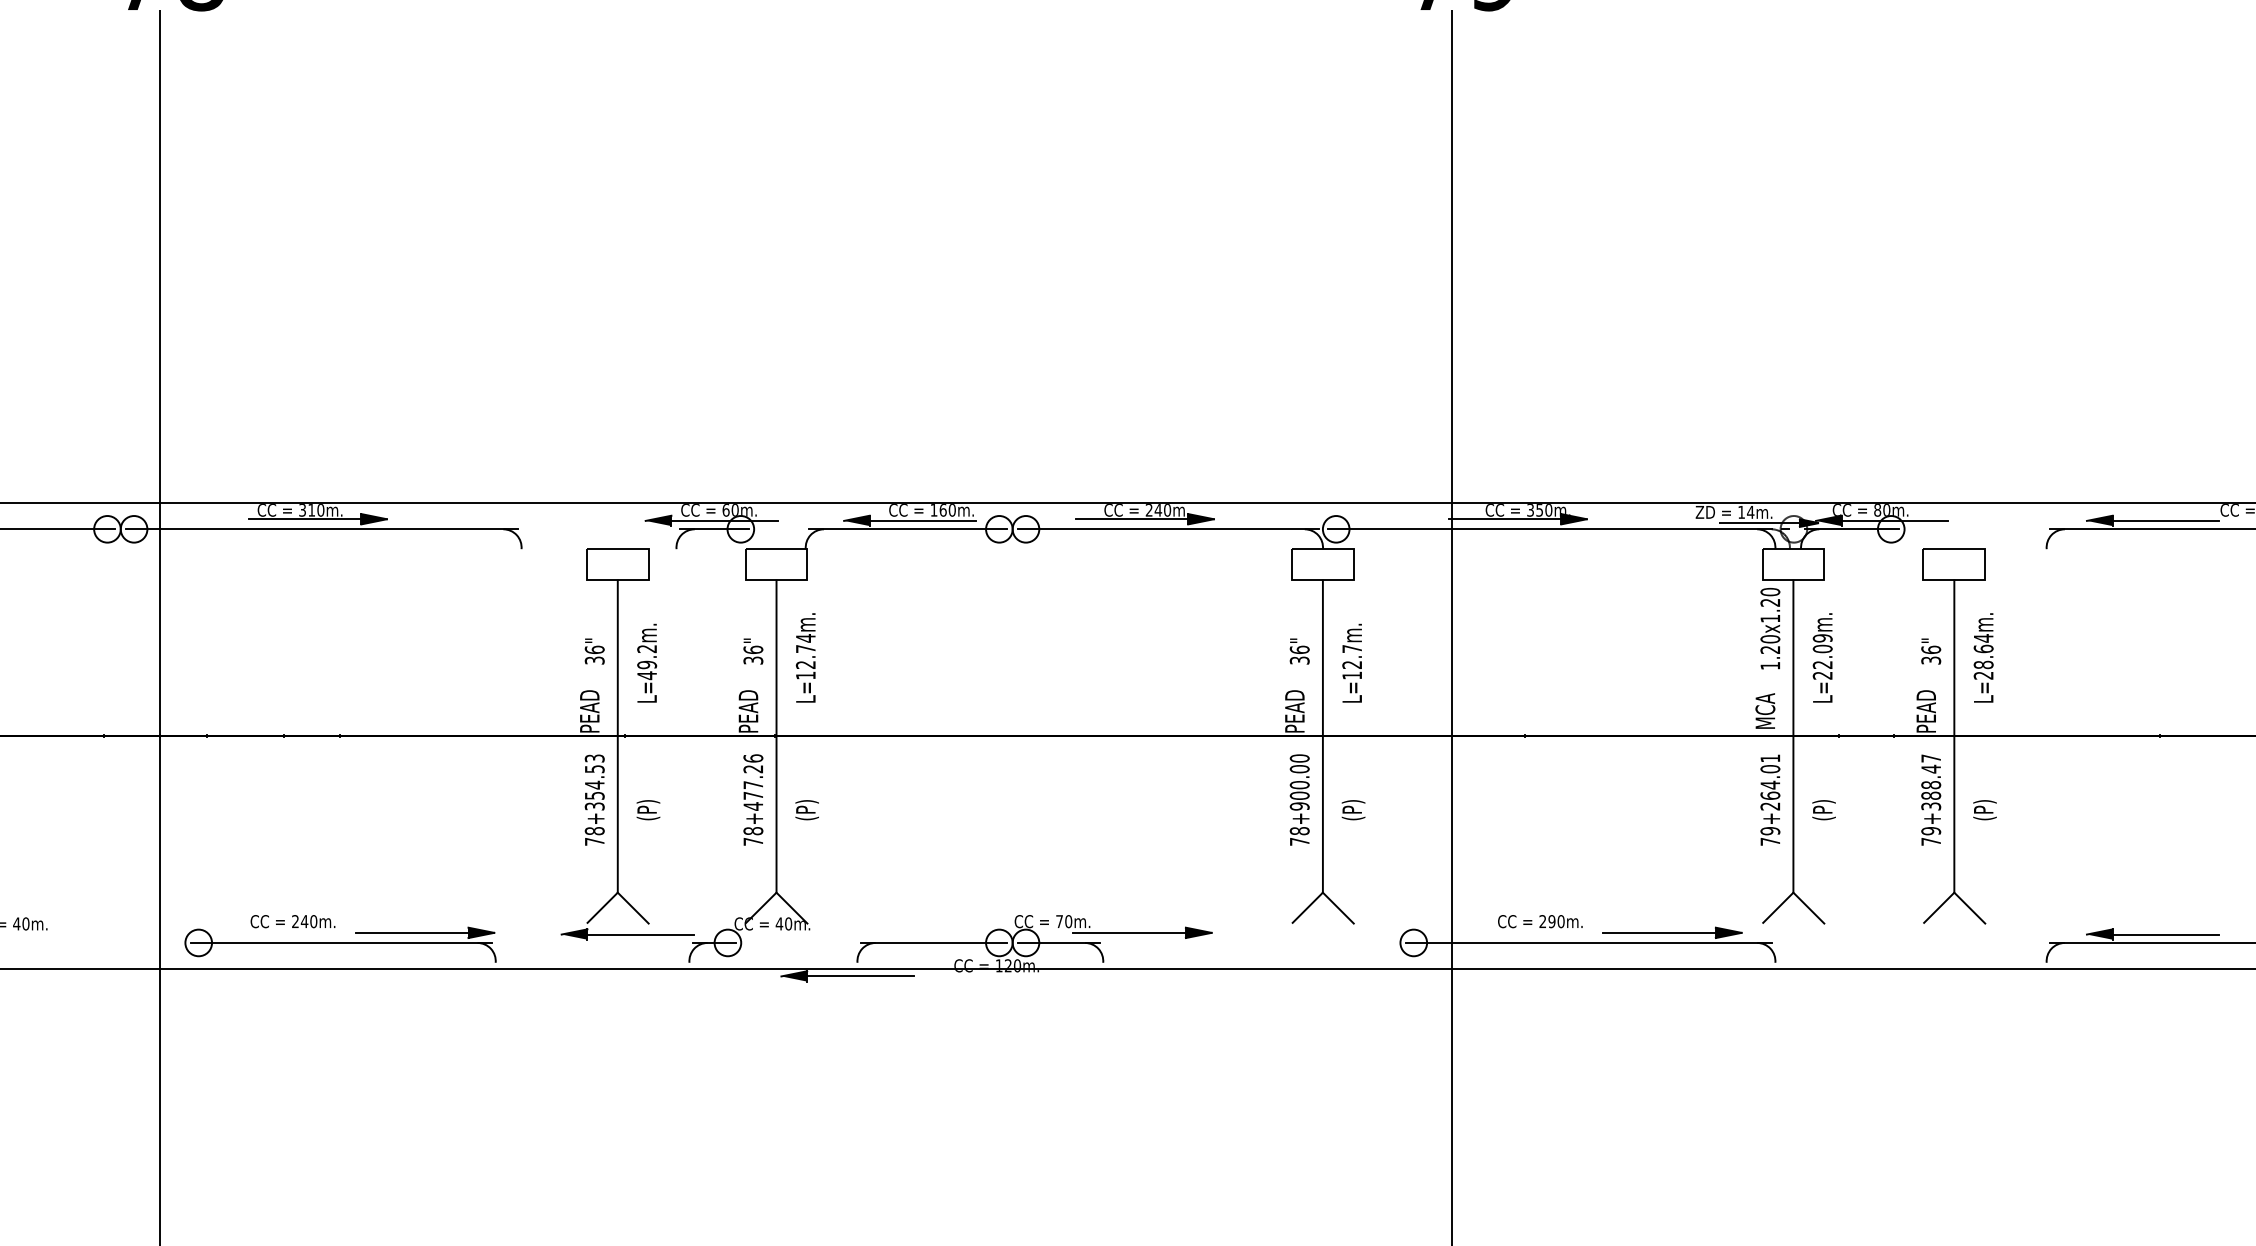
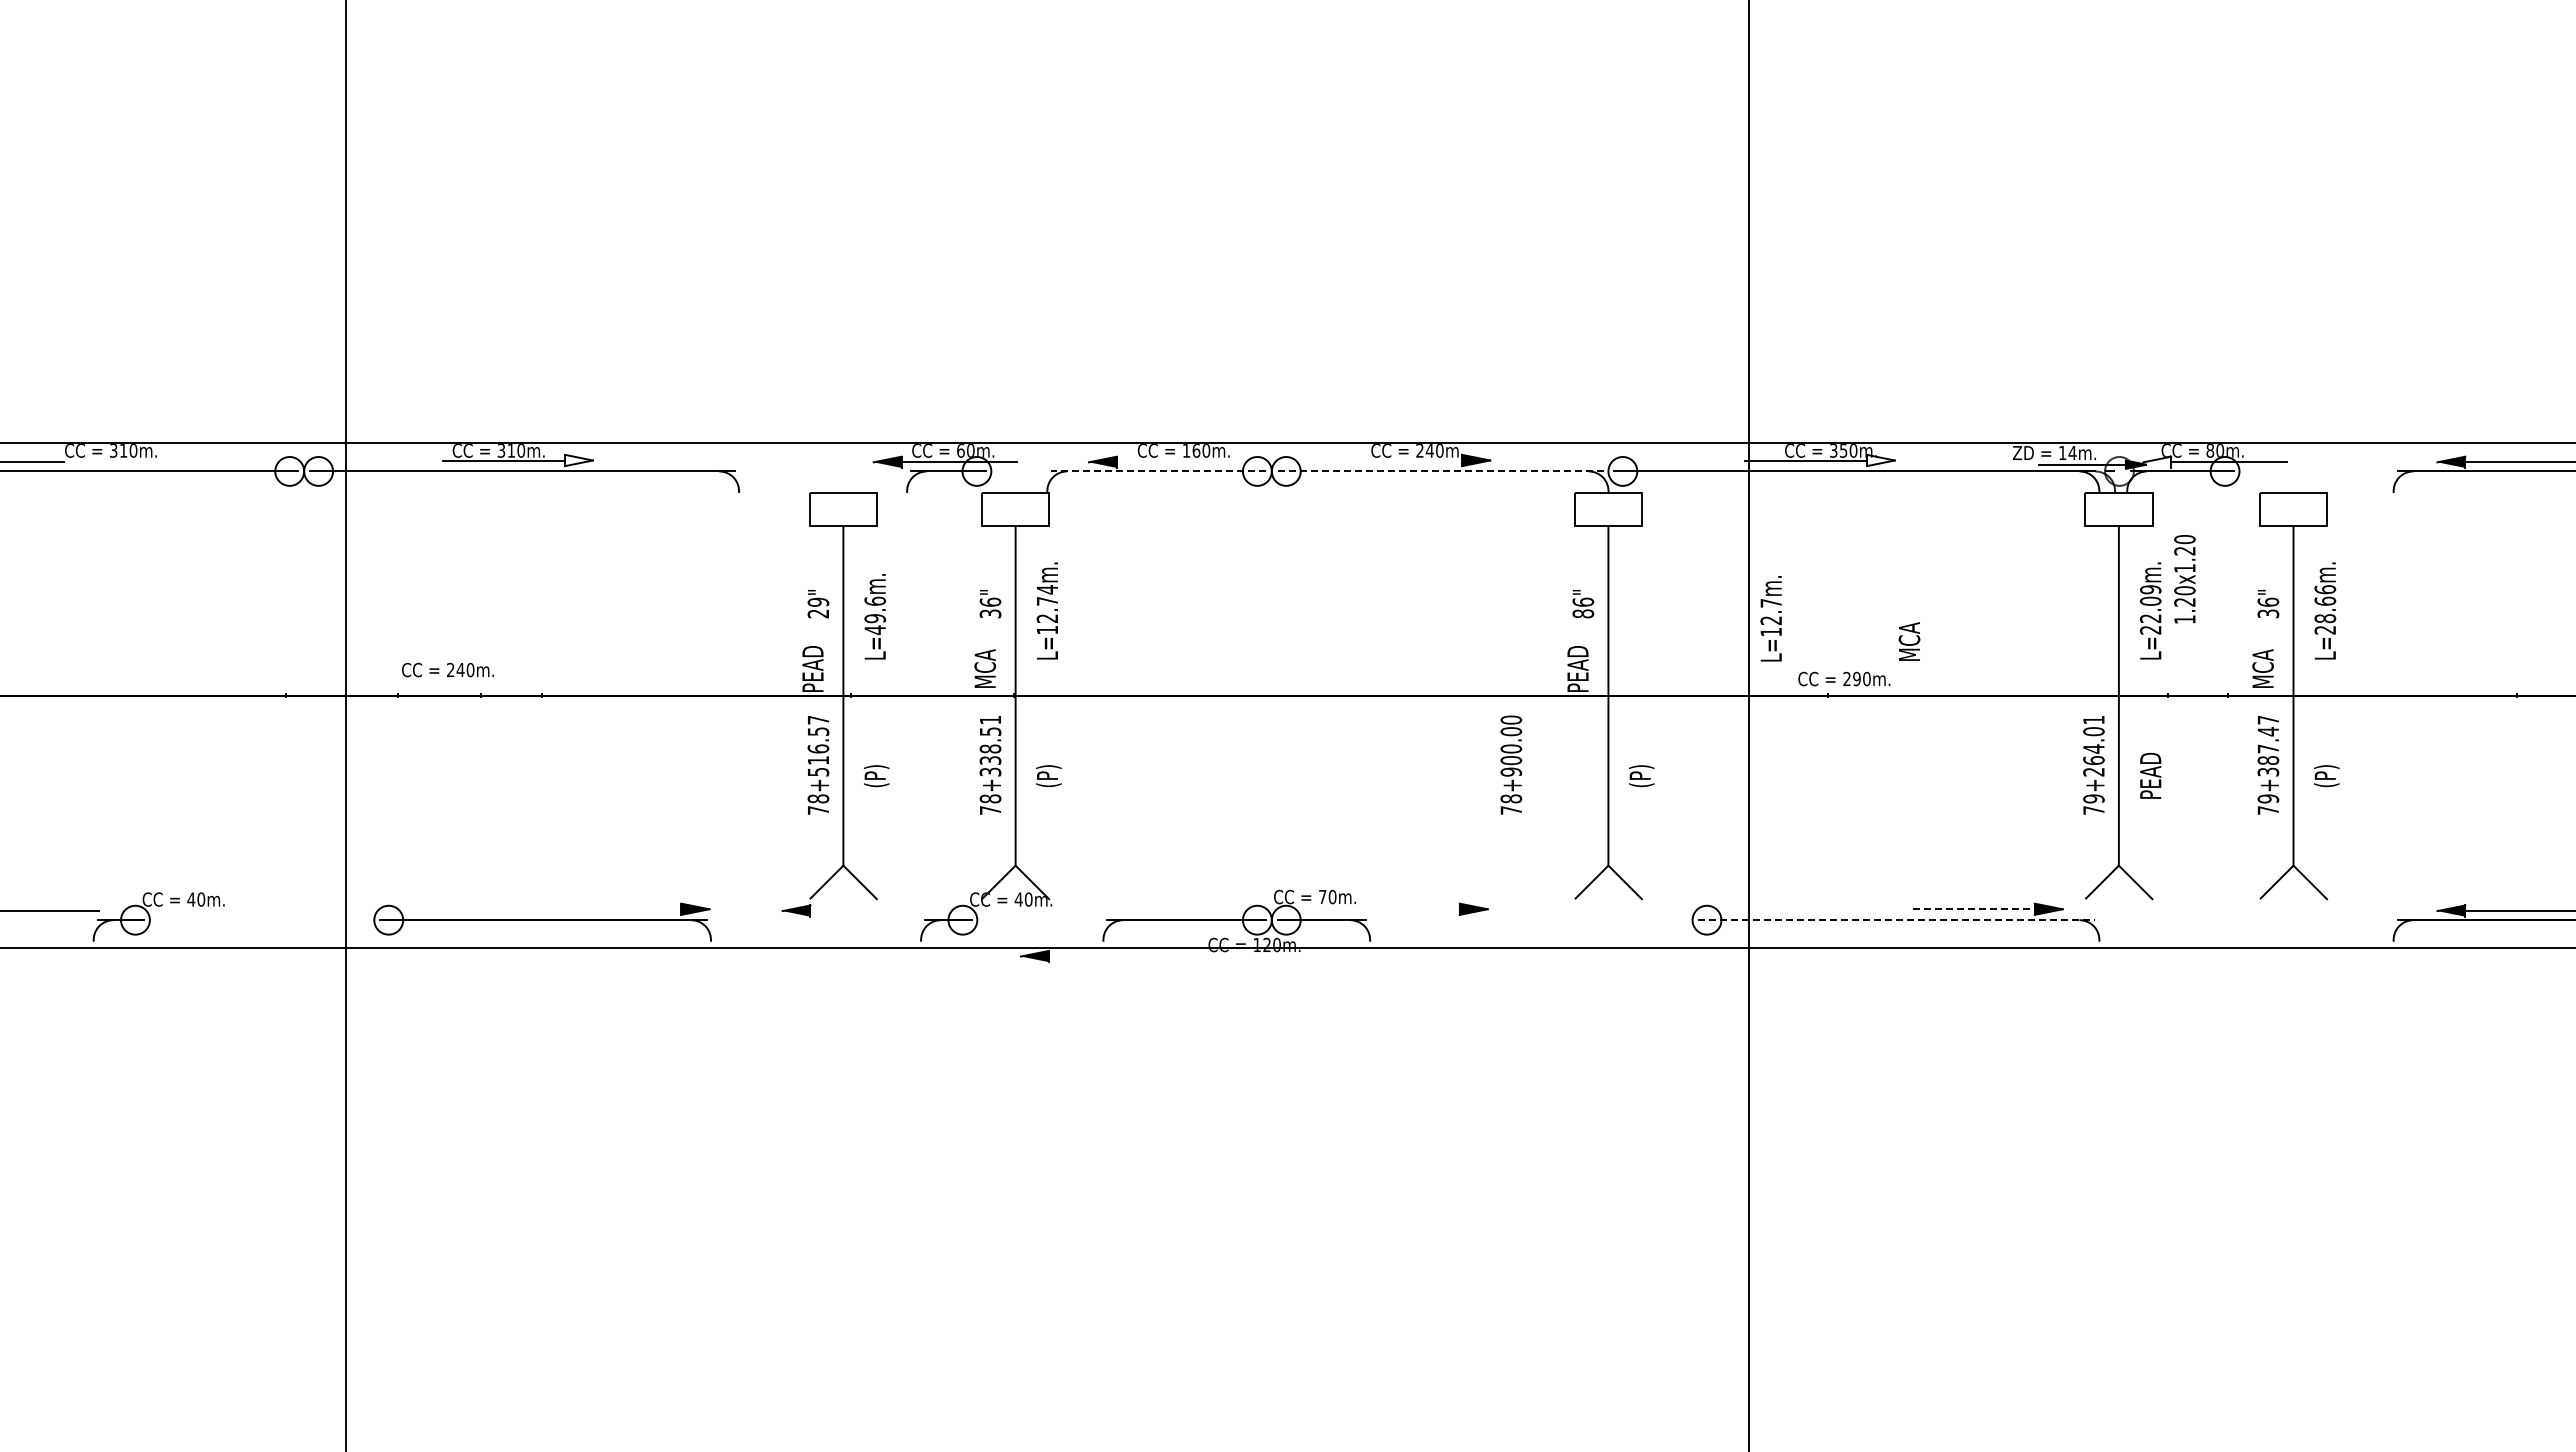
fill: (373, 519) -> (578, 460), removed
line: (1132, 519) -> (1401, 460), removed
fill: (1573, 519) -> (1880, 460), removed
fill: (1828, 520) -> (2157, 461), removed
line: (922, 521) -> (1174, 462), removed
line: (908, 529) -> (1158, 471), solid -> dashed
line: (1169, 529) -> (1441, 471), solid -> dashed
text: (1770, 628) -> (2184, 579), moved
text: (1983, 638) -> (2325, 589), L=28.64m. -> L=28.66m.
text: (647, 648) -> (875, 600), L=49.2m. -> L=49.6m.
text: (594, 654) -> (818, 607), 36" -> 29"
text: (1299, 660) -> (1583, 613), 36" -> 86"
text: (1351, 663) -> (1770, 618), moved
text: (748, 710) -> (985, 668), PEAD -> MCA
text: (1765, 710) -> (1909, 641), moved
text: (1925, 710) -> (2262, 668), PEAD -> MCA
text: (594, 781) -> (818, 745), 78+354.53 -> 78+516.57
text: (753, 781) -> (990, 745), 78+477.26 -> 78+338.51
text: (1931, 784) -> (2268, 748), 79+388.47 -> 79+387.47
text: (1299, 799) -> (1511, 764), moved
text: (1823, 809) -> (2151, 775), (P) -> PEAD
text: (292, 921) -> (447, 669), moved
text: (1540, 921) -> (1844, 678), moved
line: (412, 933) -> (620, 909), removed
line: (1129, 933) -> (1398, 909), removed
line: (1660, 933) -> (1974, 909), solid -> dashed
line: (640, 934) -> (868, 911), removed
line: (1588, 943) -> (1896, 920), solid -> dashed
line: (860, 976) -> (1106, 956), removed

